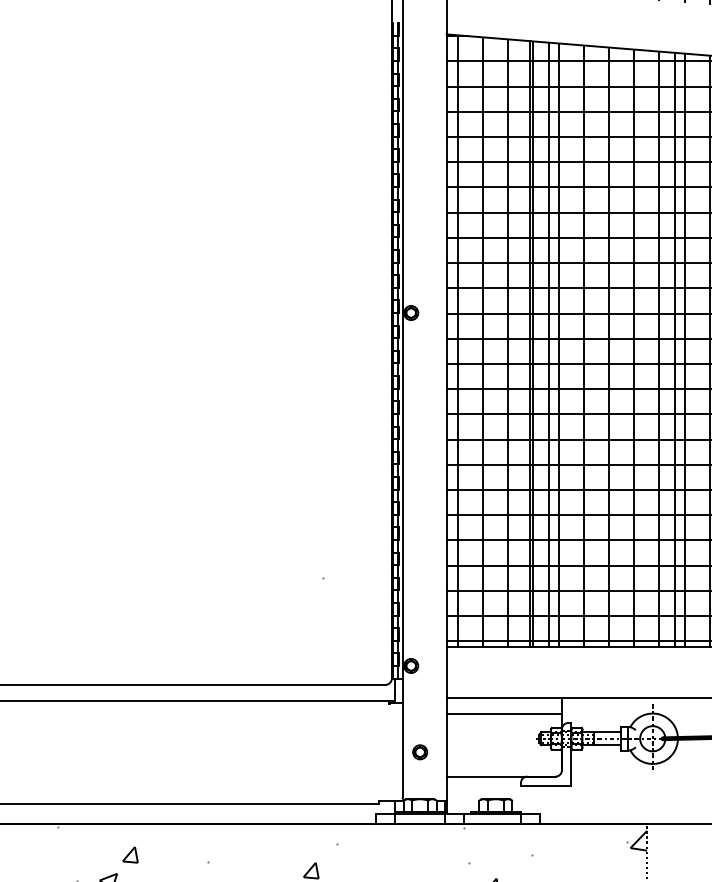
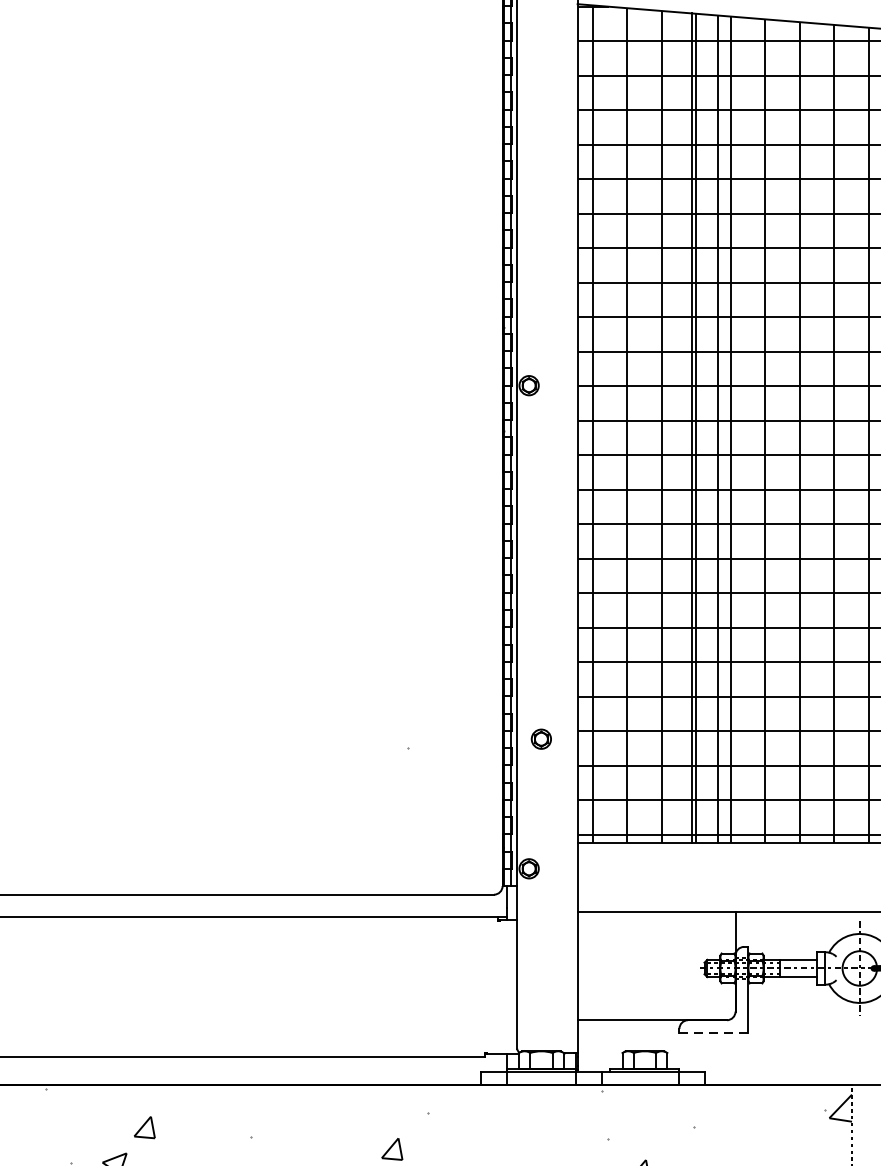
line: (503, 713) -> (655, 933), removed
part: (420, 752) -> (541, 739), moved
line: (545, 786) -> (712, 1033), solid -> dashed

